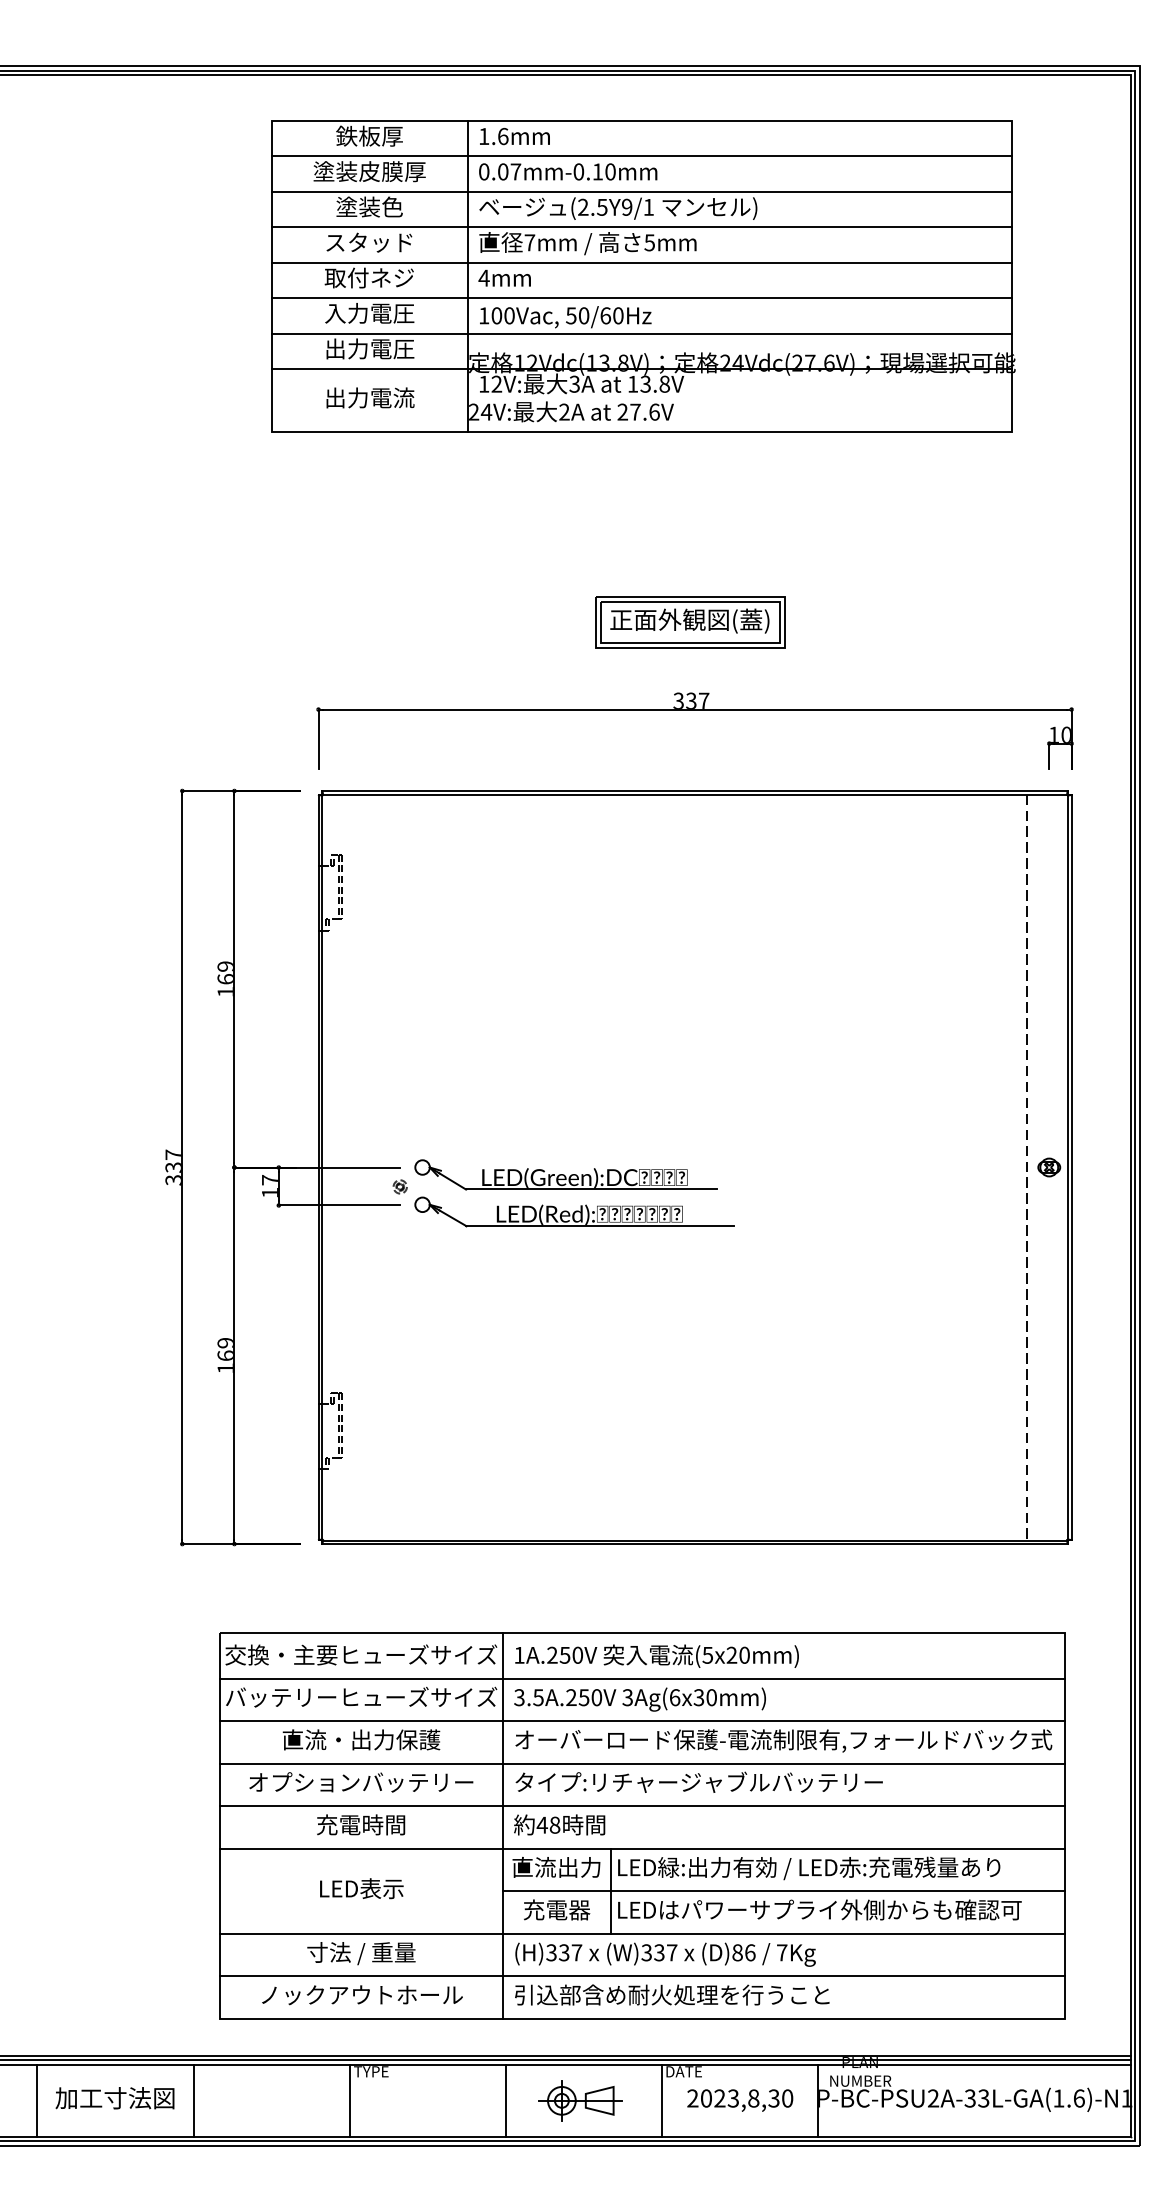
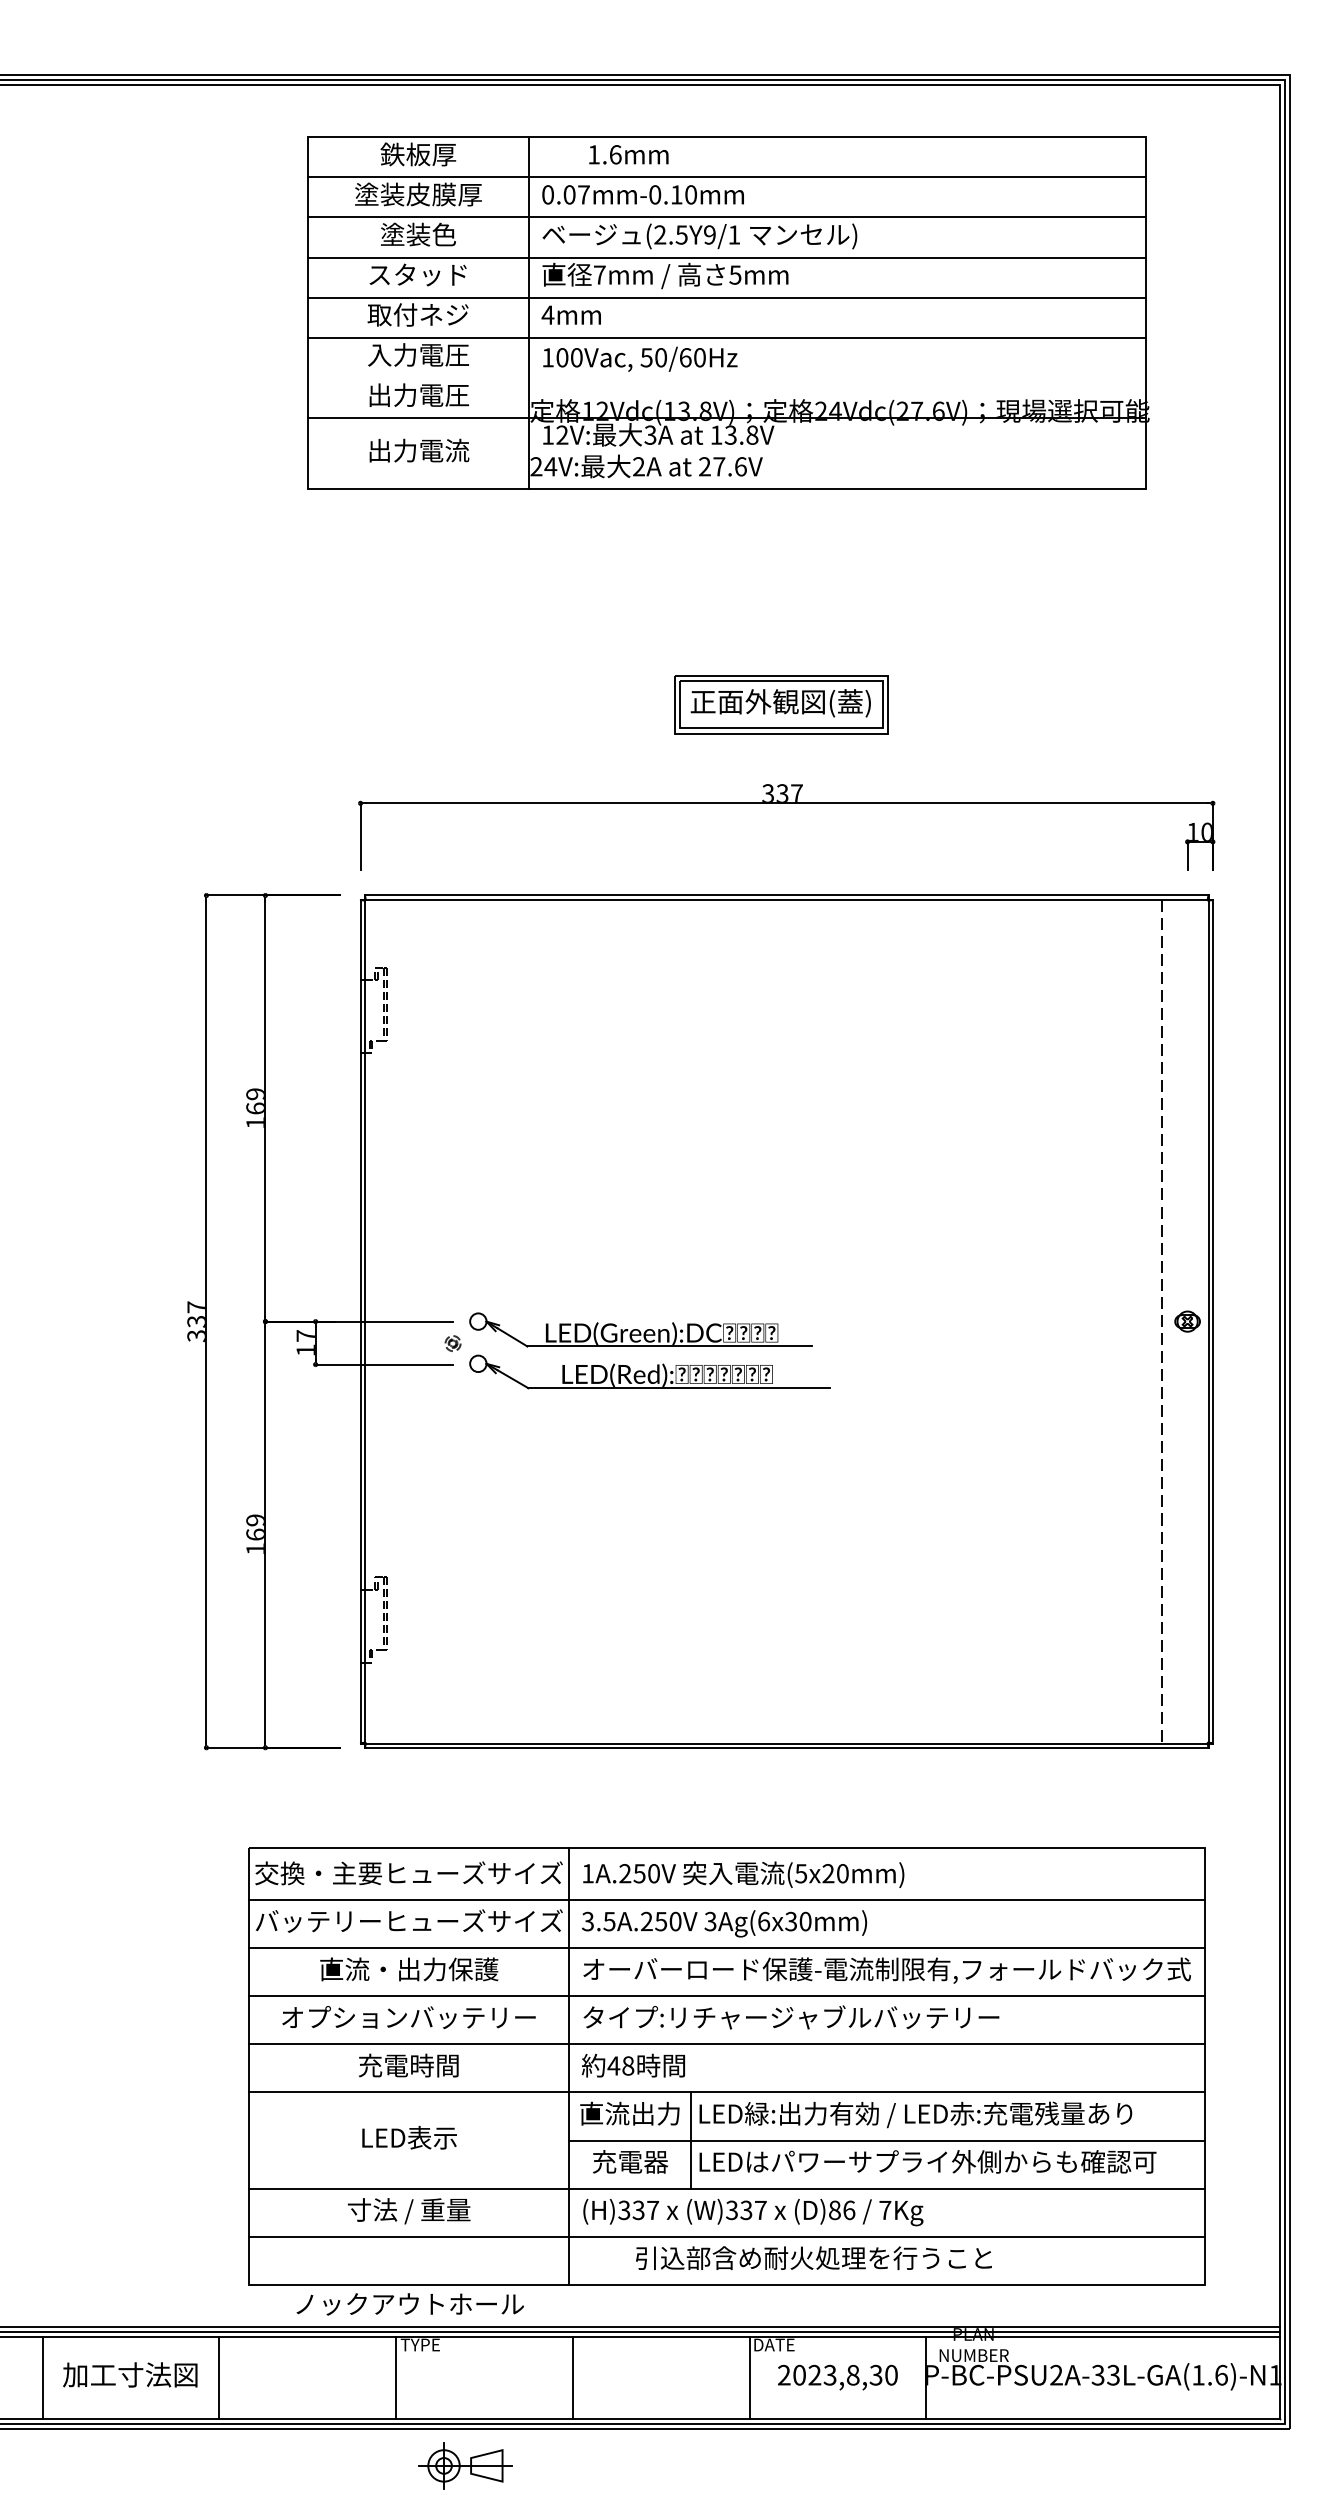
text: (514, 136) -> (628, 154), moved
line: (641, 333) -> (726, 377), removed
text: (361, 1995) -> (409, 2304), moved
text: (671, 1995) -> (813, 2258), moved
part: (580, 2100) -> (465, 2465), moved

